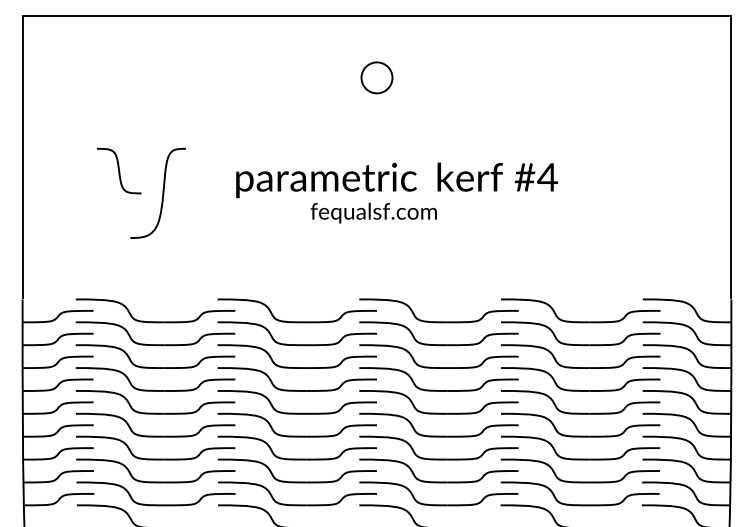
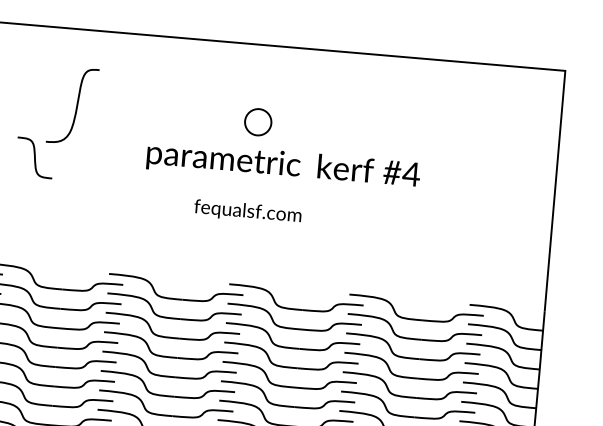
part: (376, 77) -> (257, 121), moved
text: (396, 180) -> (283, 165), moved
curve: (162, 192) -> (76, 105), moved

